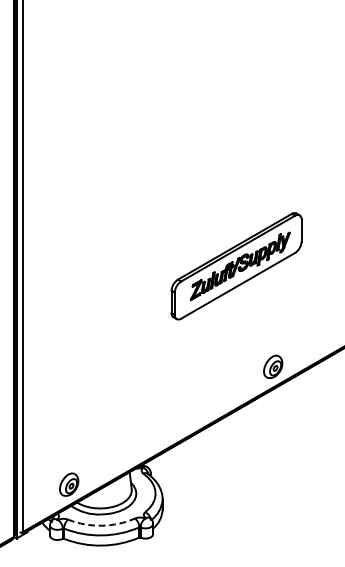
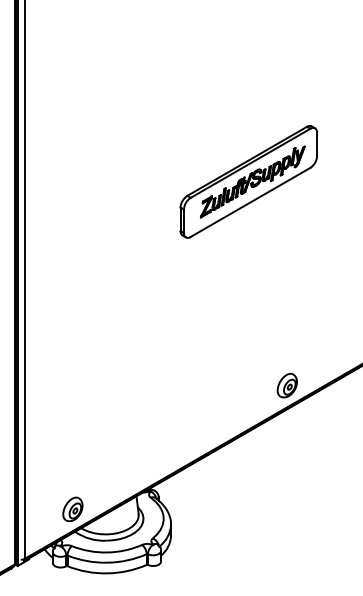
part: (236, 265) -> (248, 181), moved
arc: (102, 525) -> (107, 552), dashed -> solid

